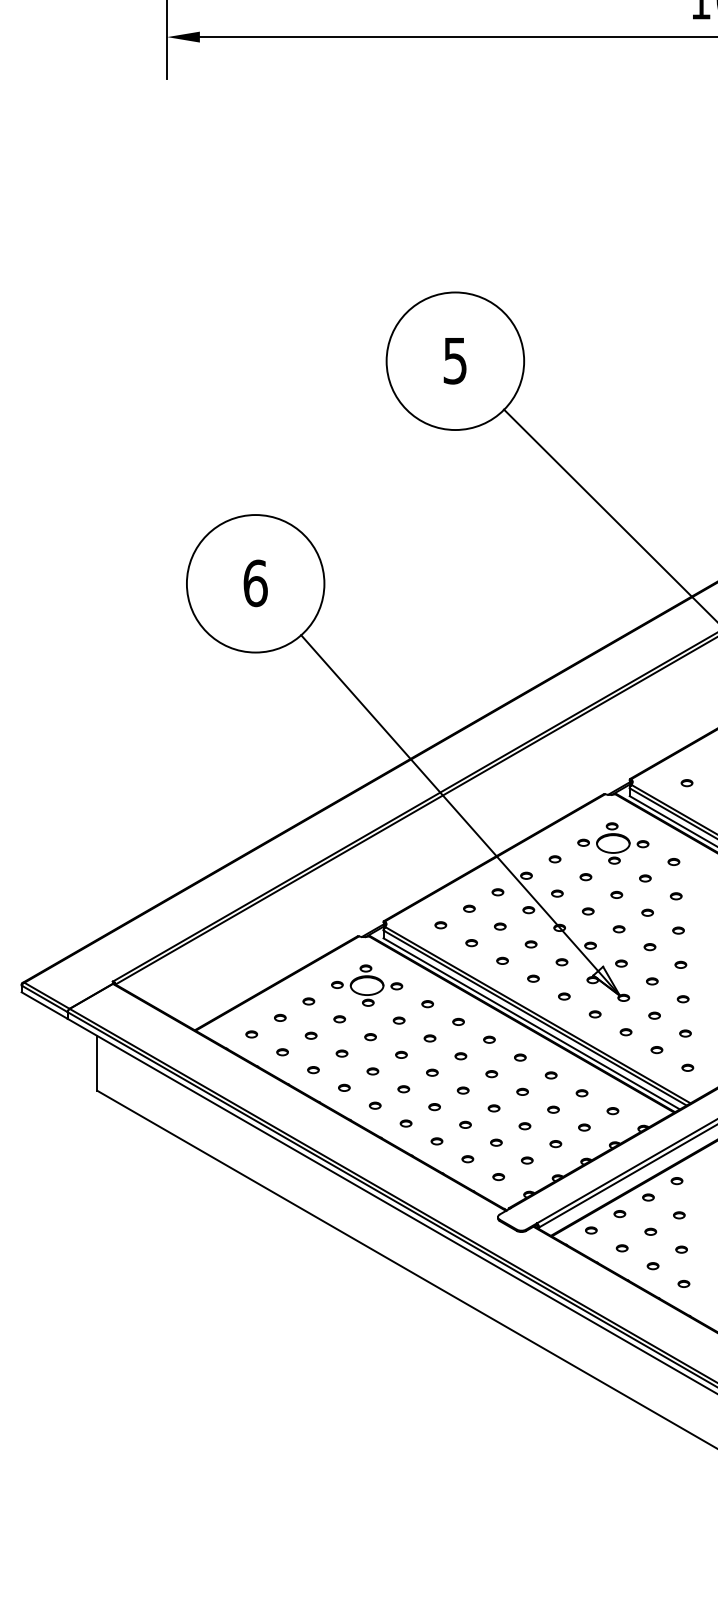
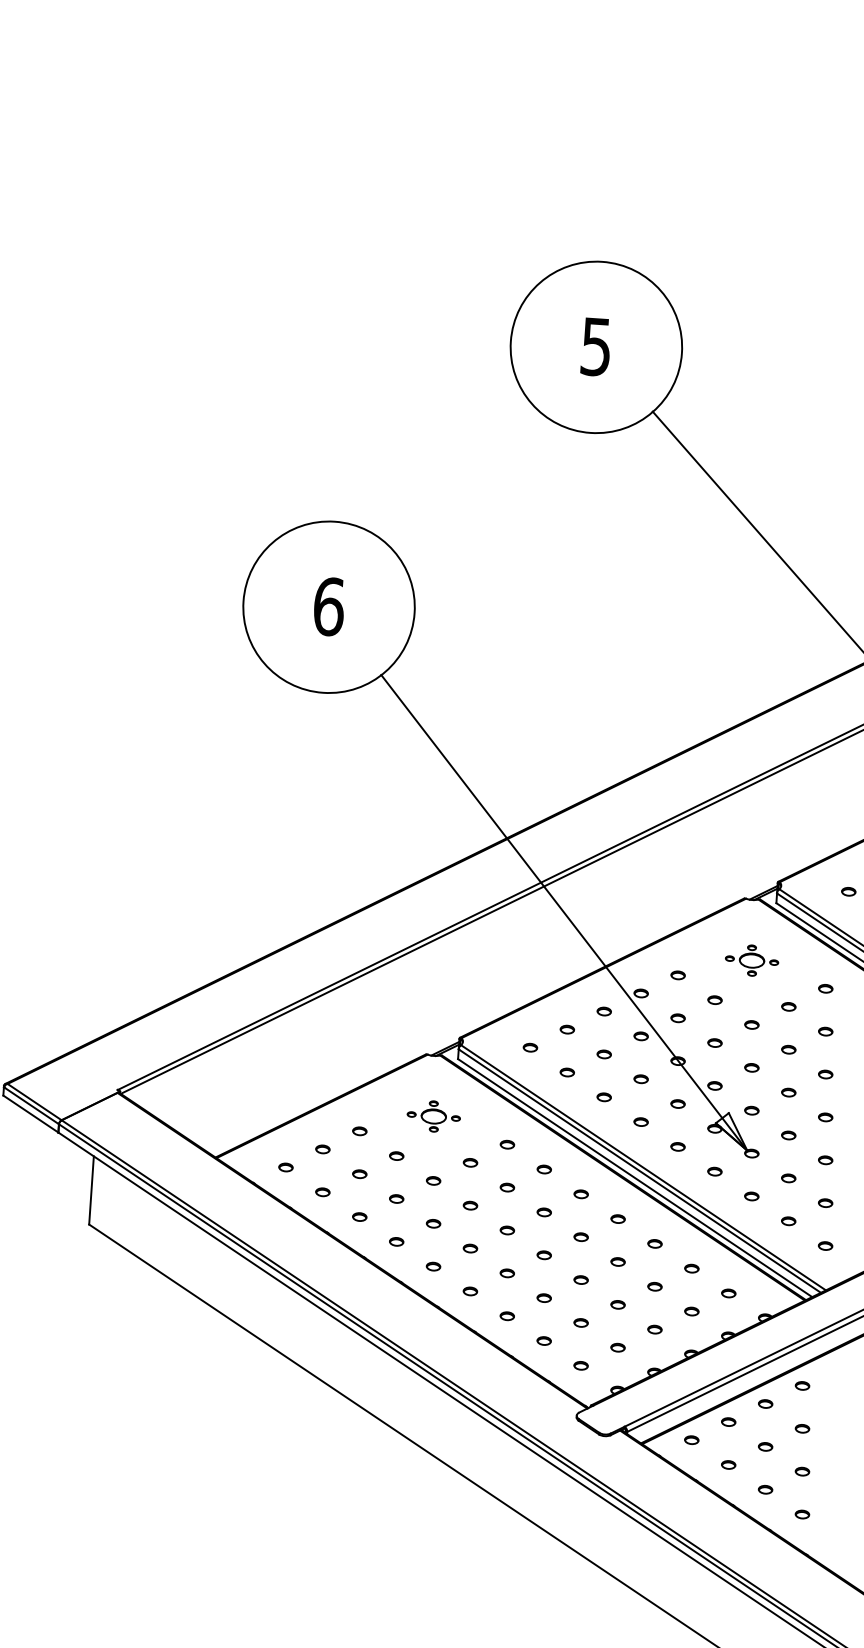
part: (613, 843) -> (752, 960), size x0.6
part: (367, 985) -> (434, 1116), size x0.6

